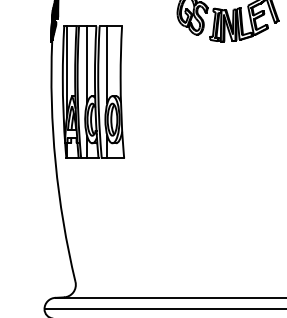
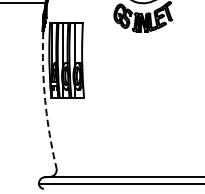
arc: (56, 162) -> (45, 100), solid -> dashed

